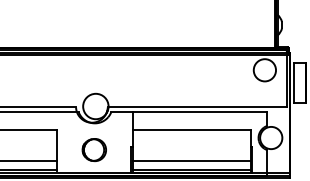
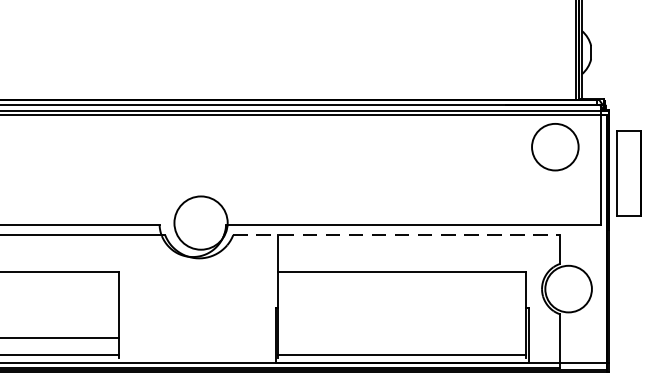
line: (189, 112) -> (397, 235), solid -> dashed
part: (93, 150) -> (196, 315), removed
line: (191, 161) -> (401, 338), removed

